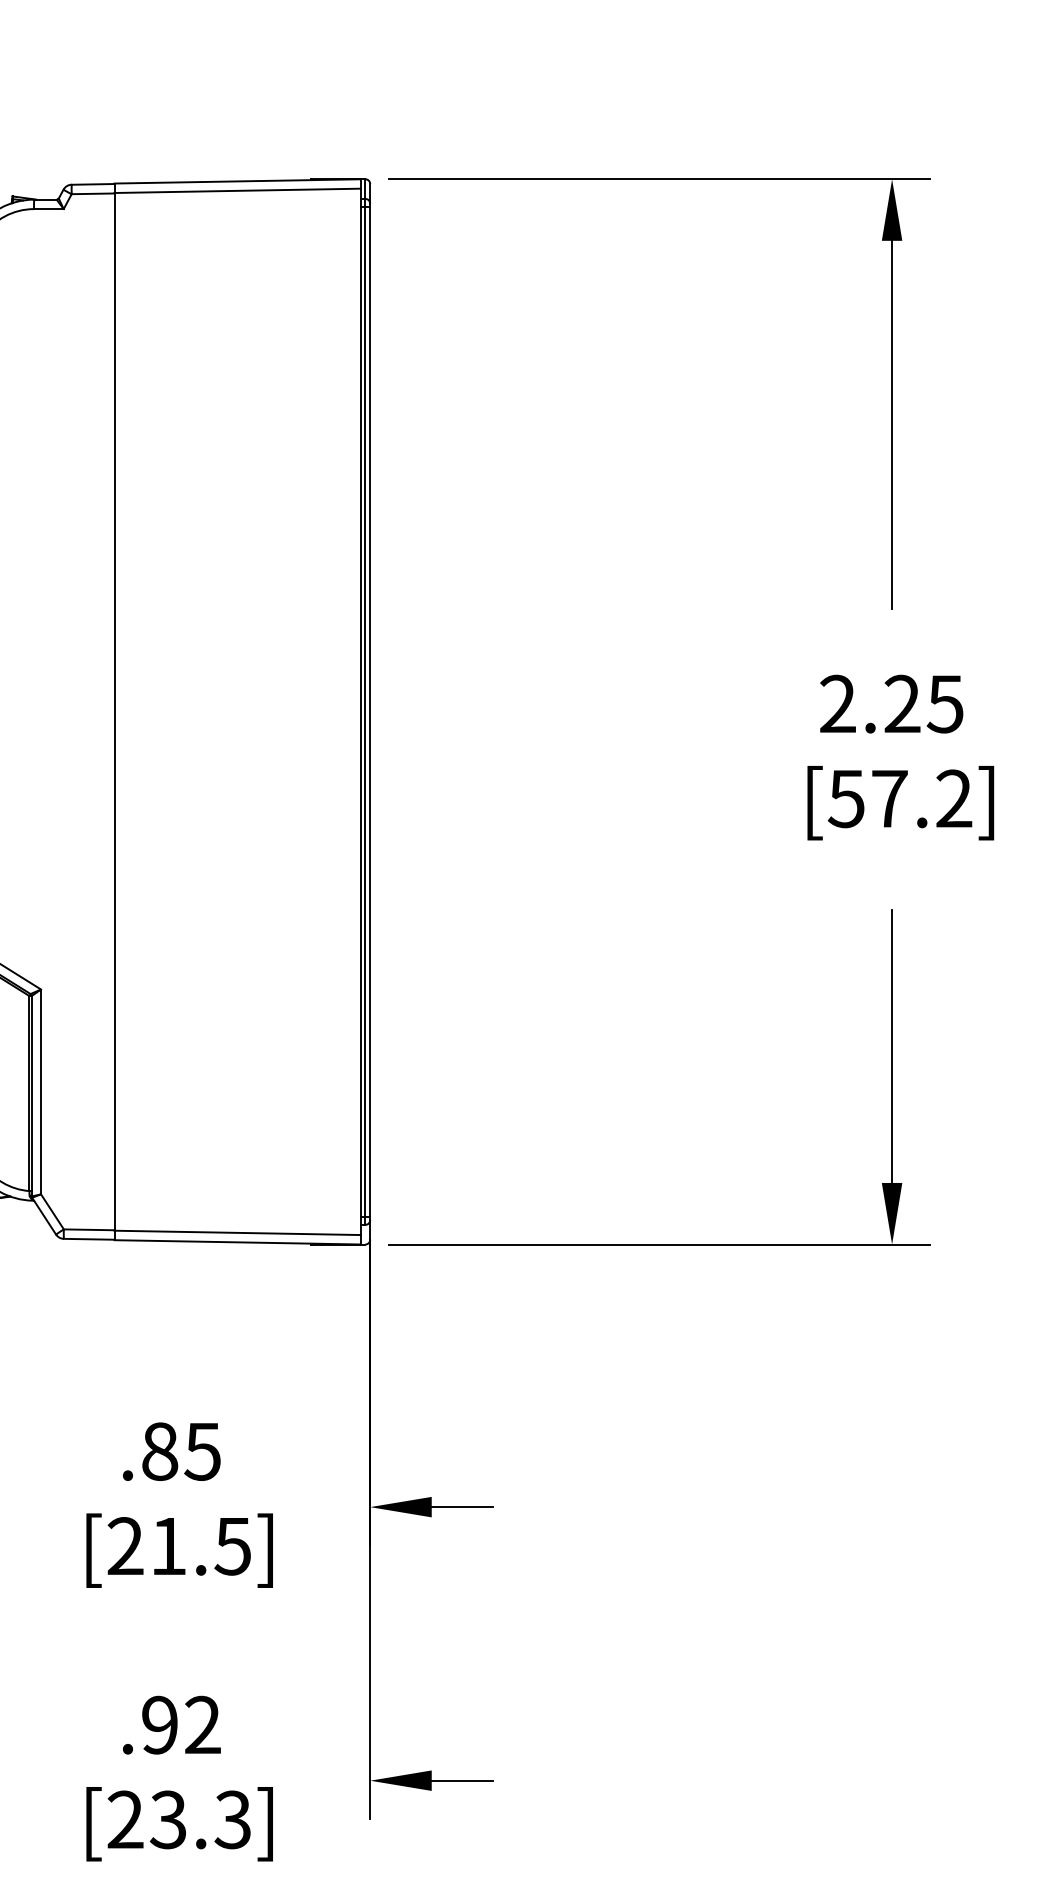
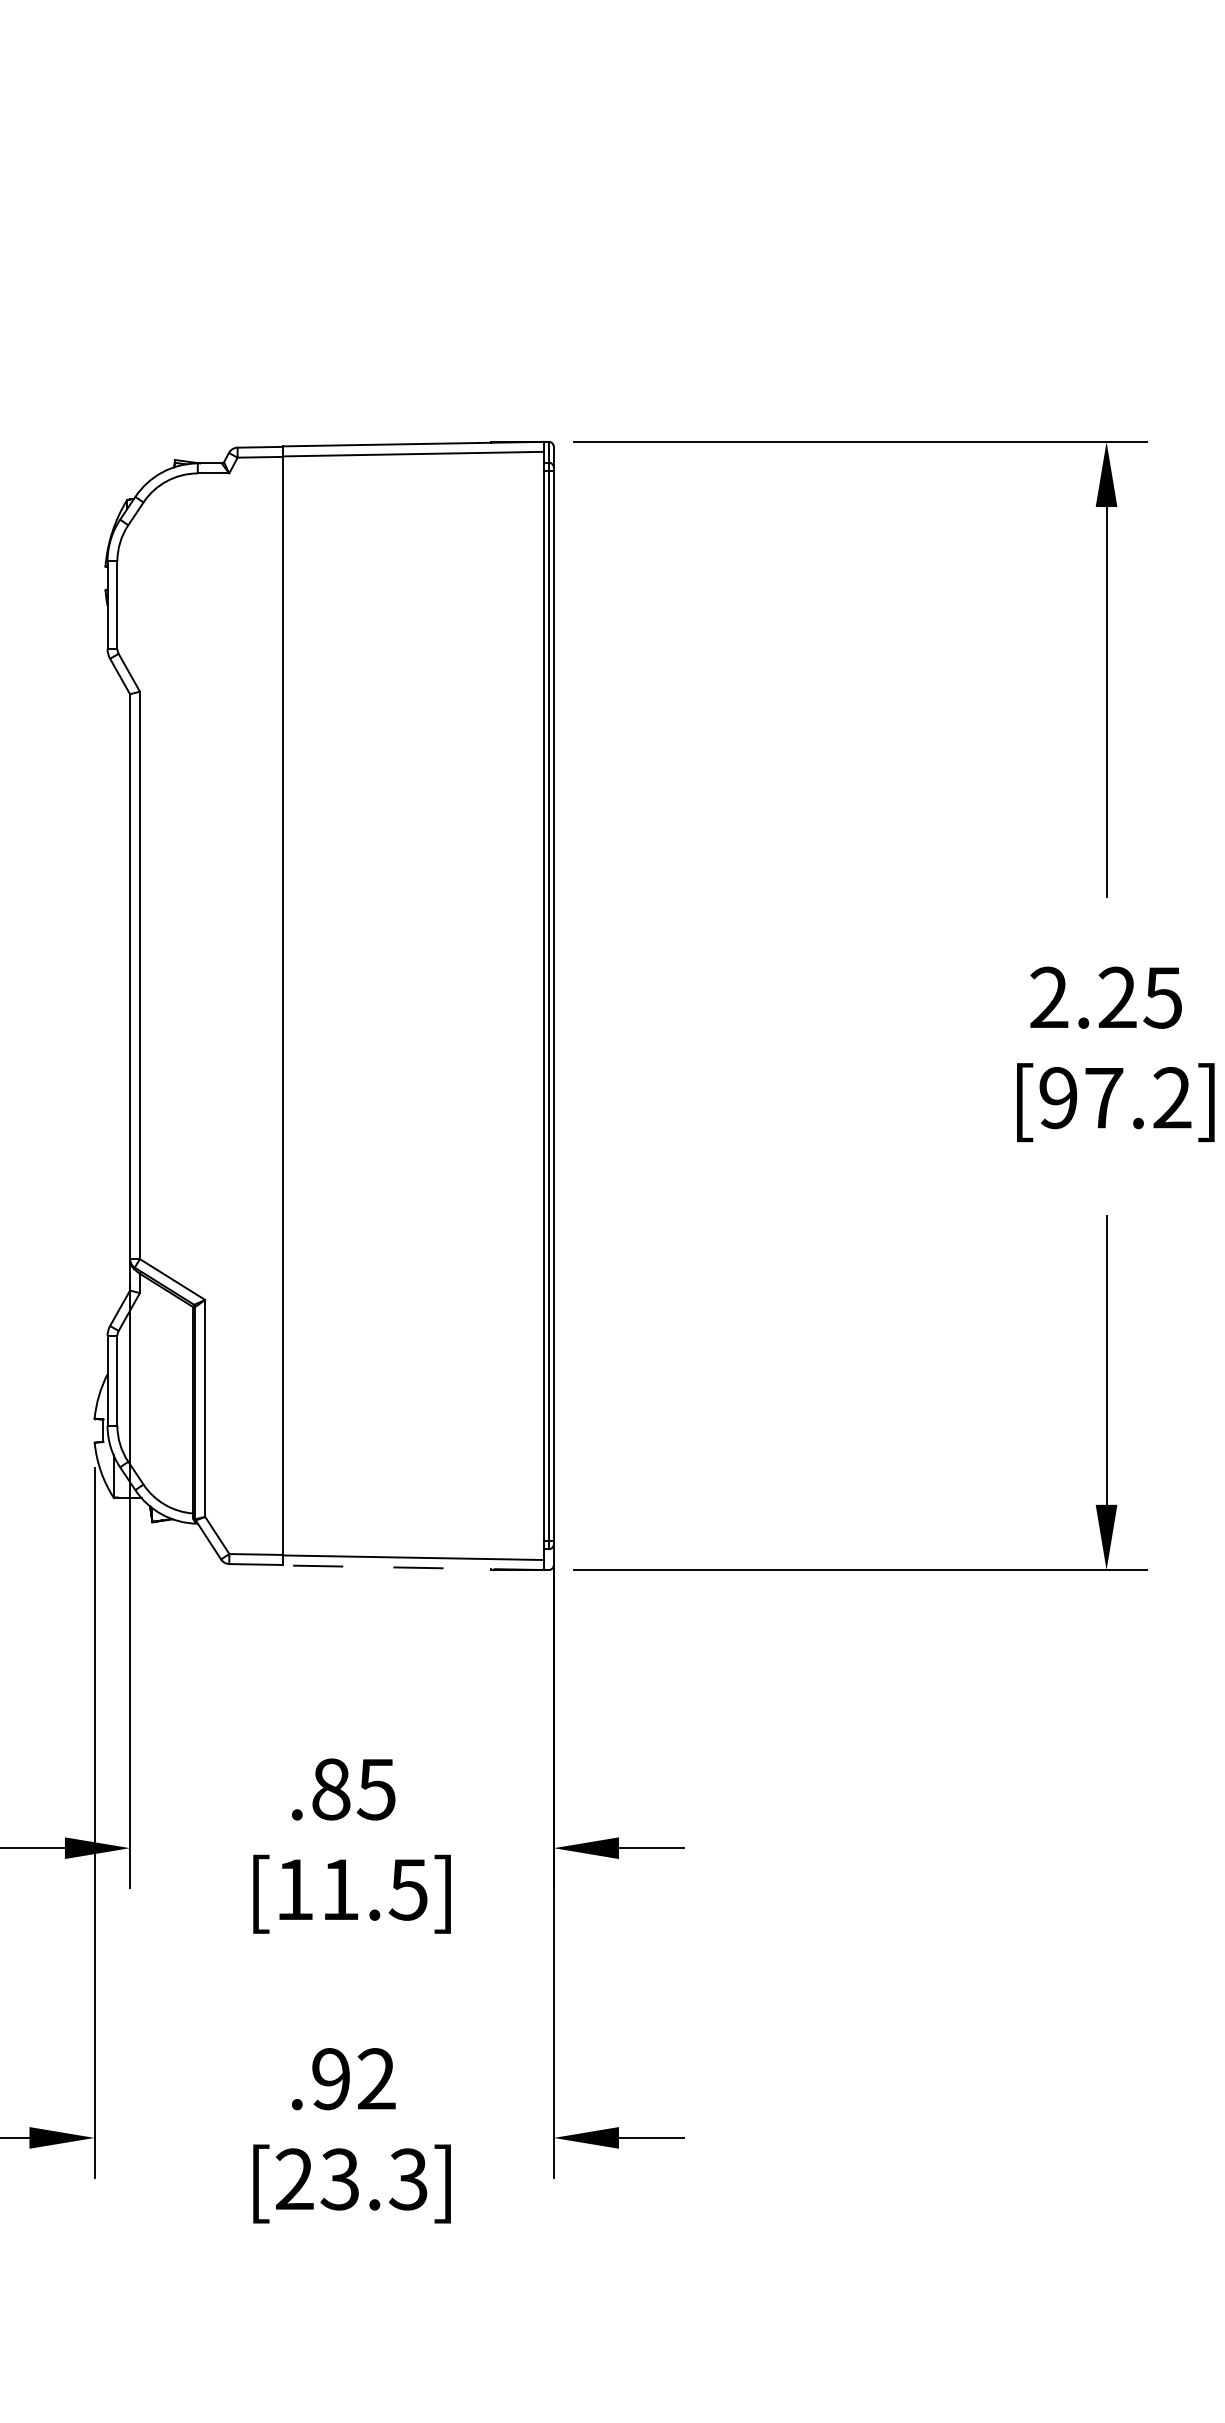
text: (845, 799) -> (1057, 1098), [57.2] -> [97.2]
line: (236, 1242) -> (412, 1567), solid -> dashed
text: (125, 1545) -> (294, 1888), [21.5] -> [11.5]

